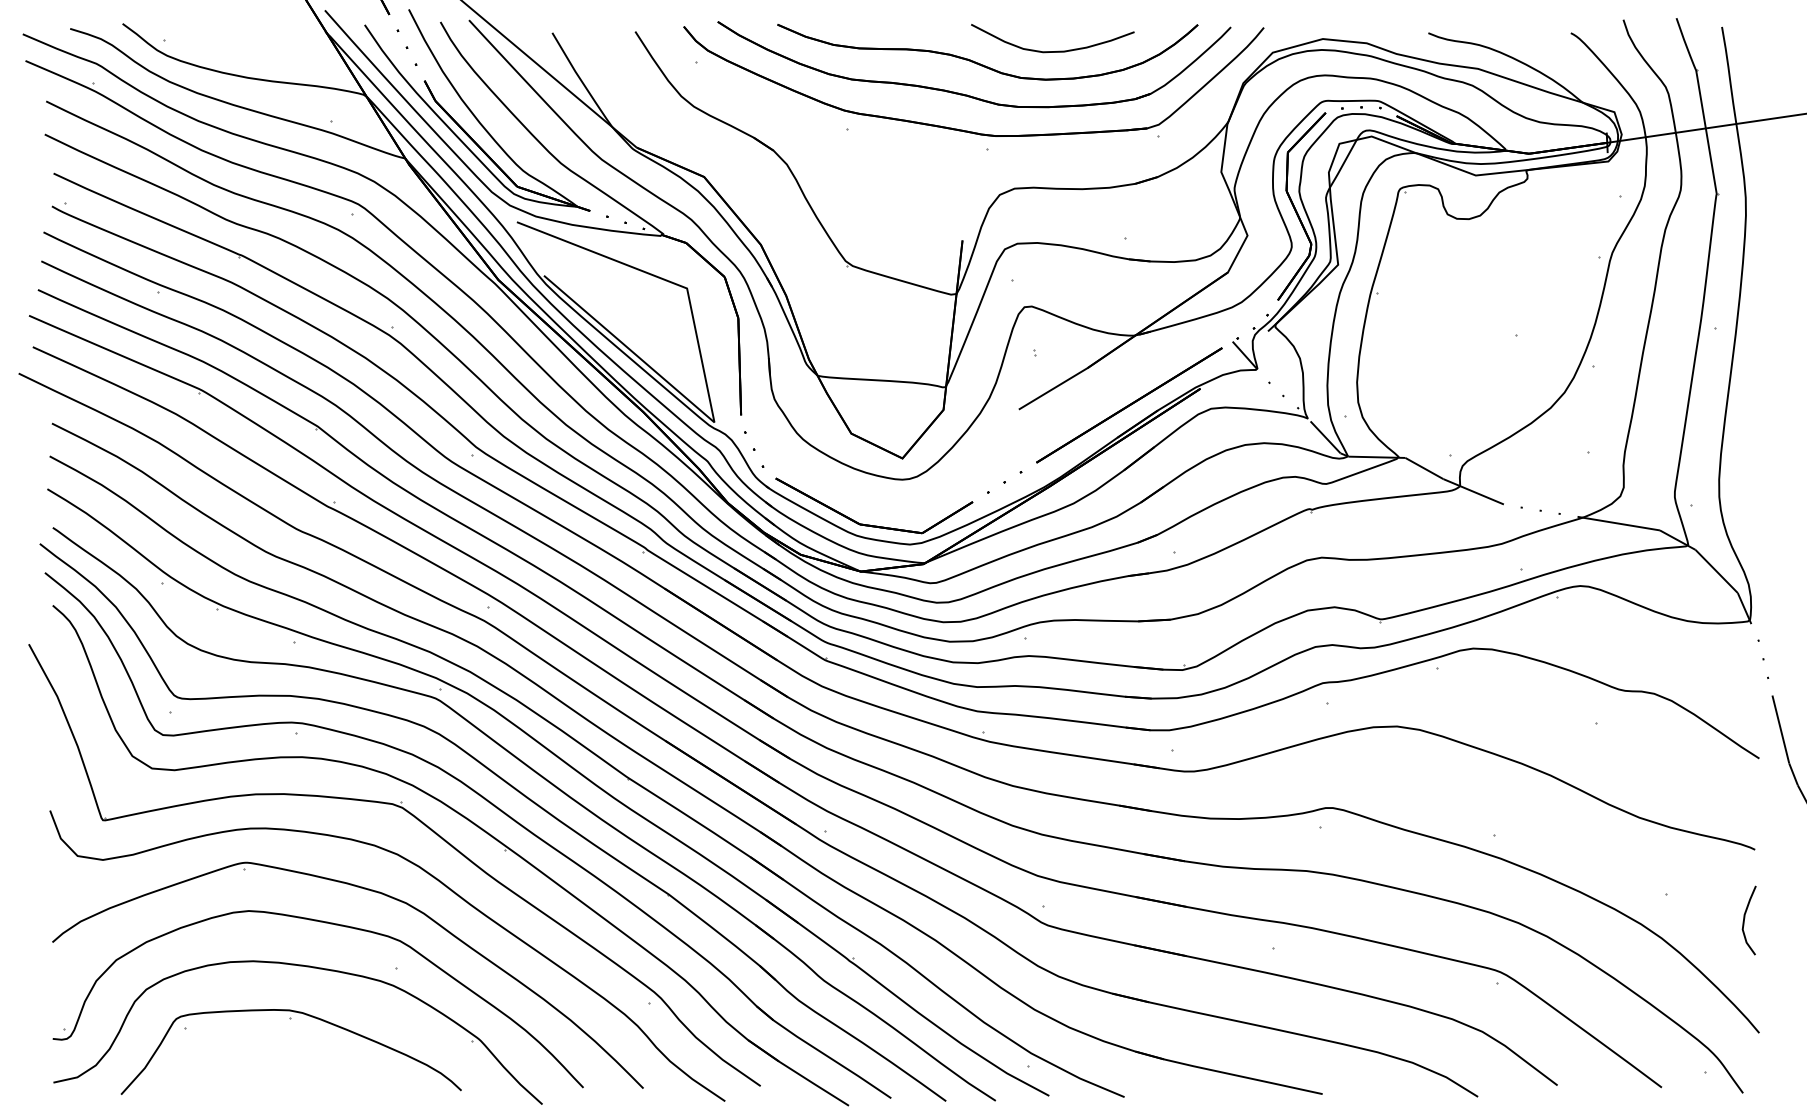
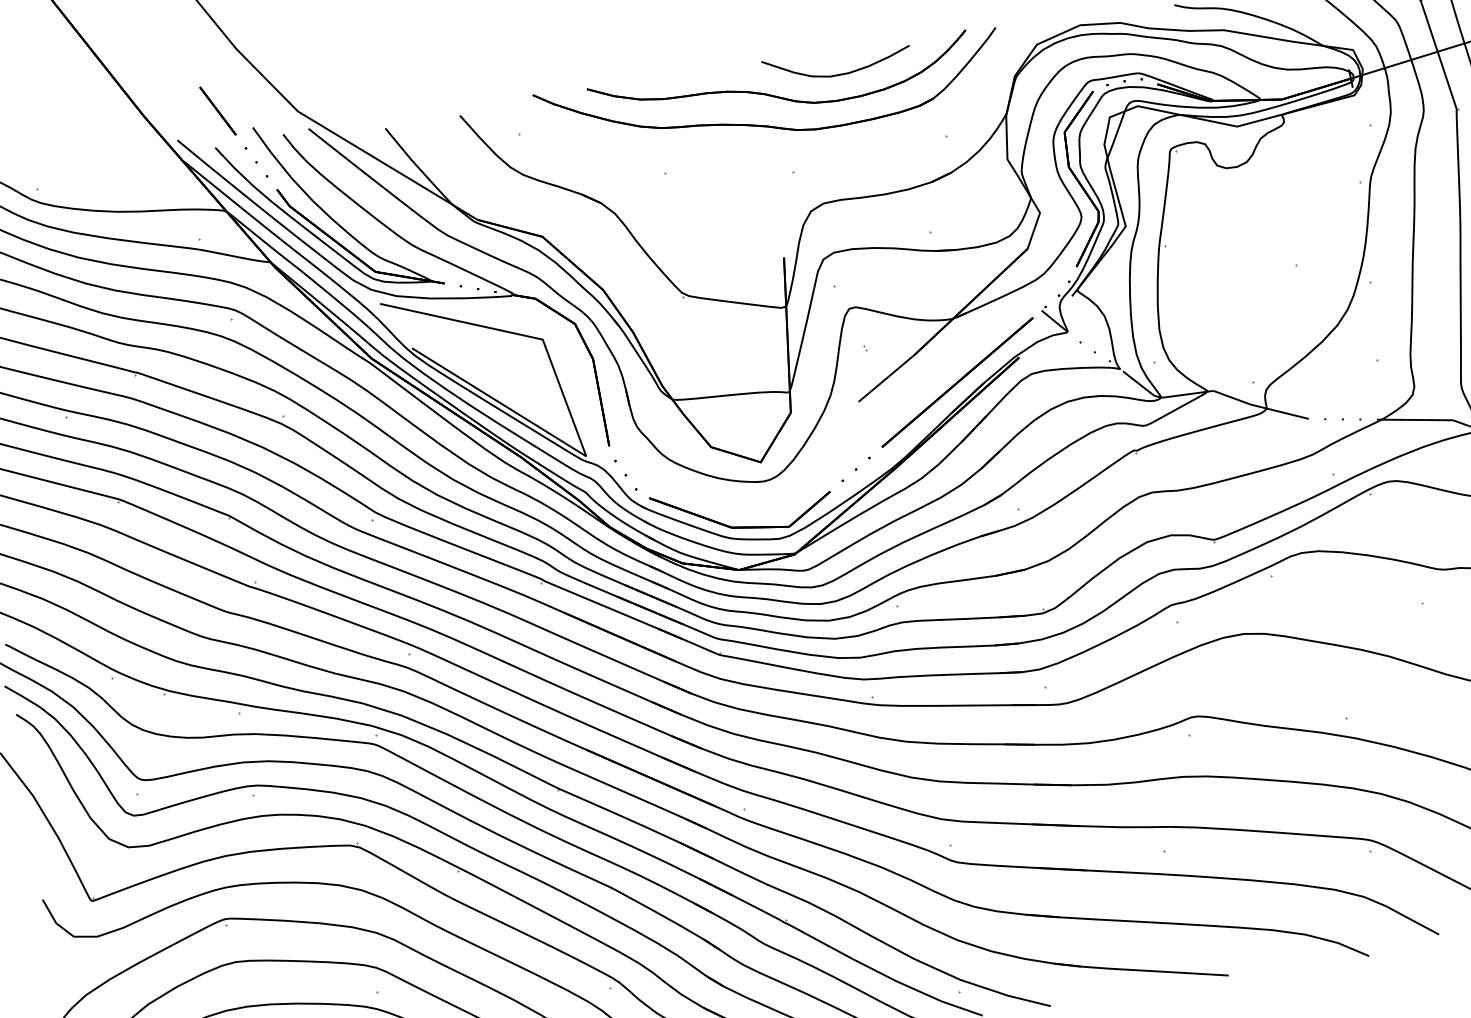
part: (962, 129) -> (768, 157), removed

